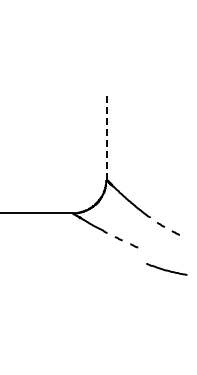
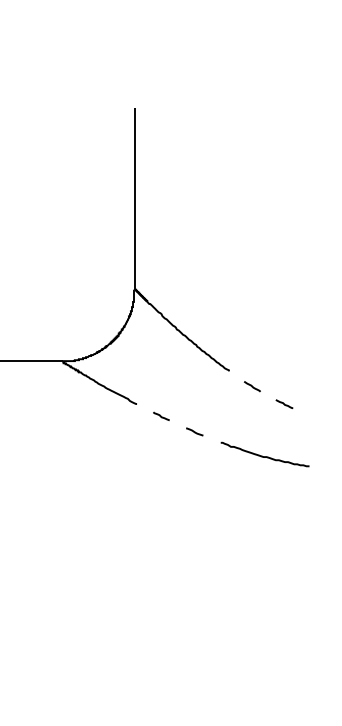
line: (106, 138) -> (134, 200), dashed -> solid
curve: (166, 269) -> (264, 454), moved

